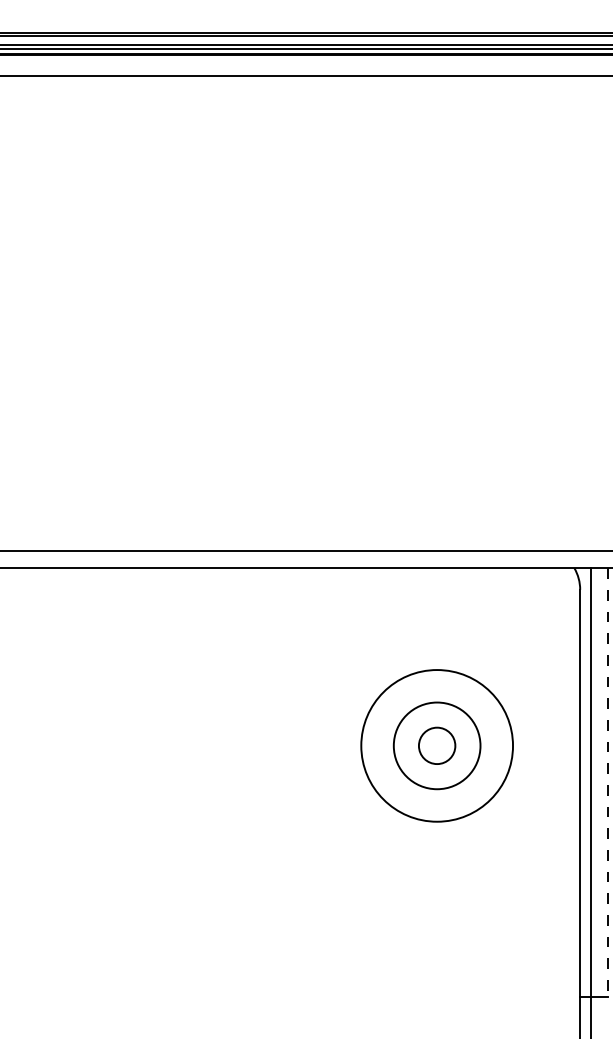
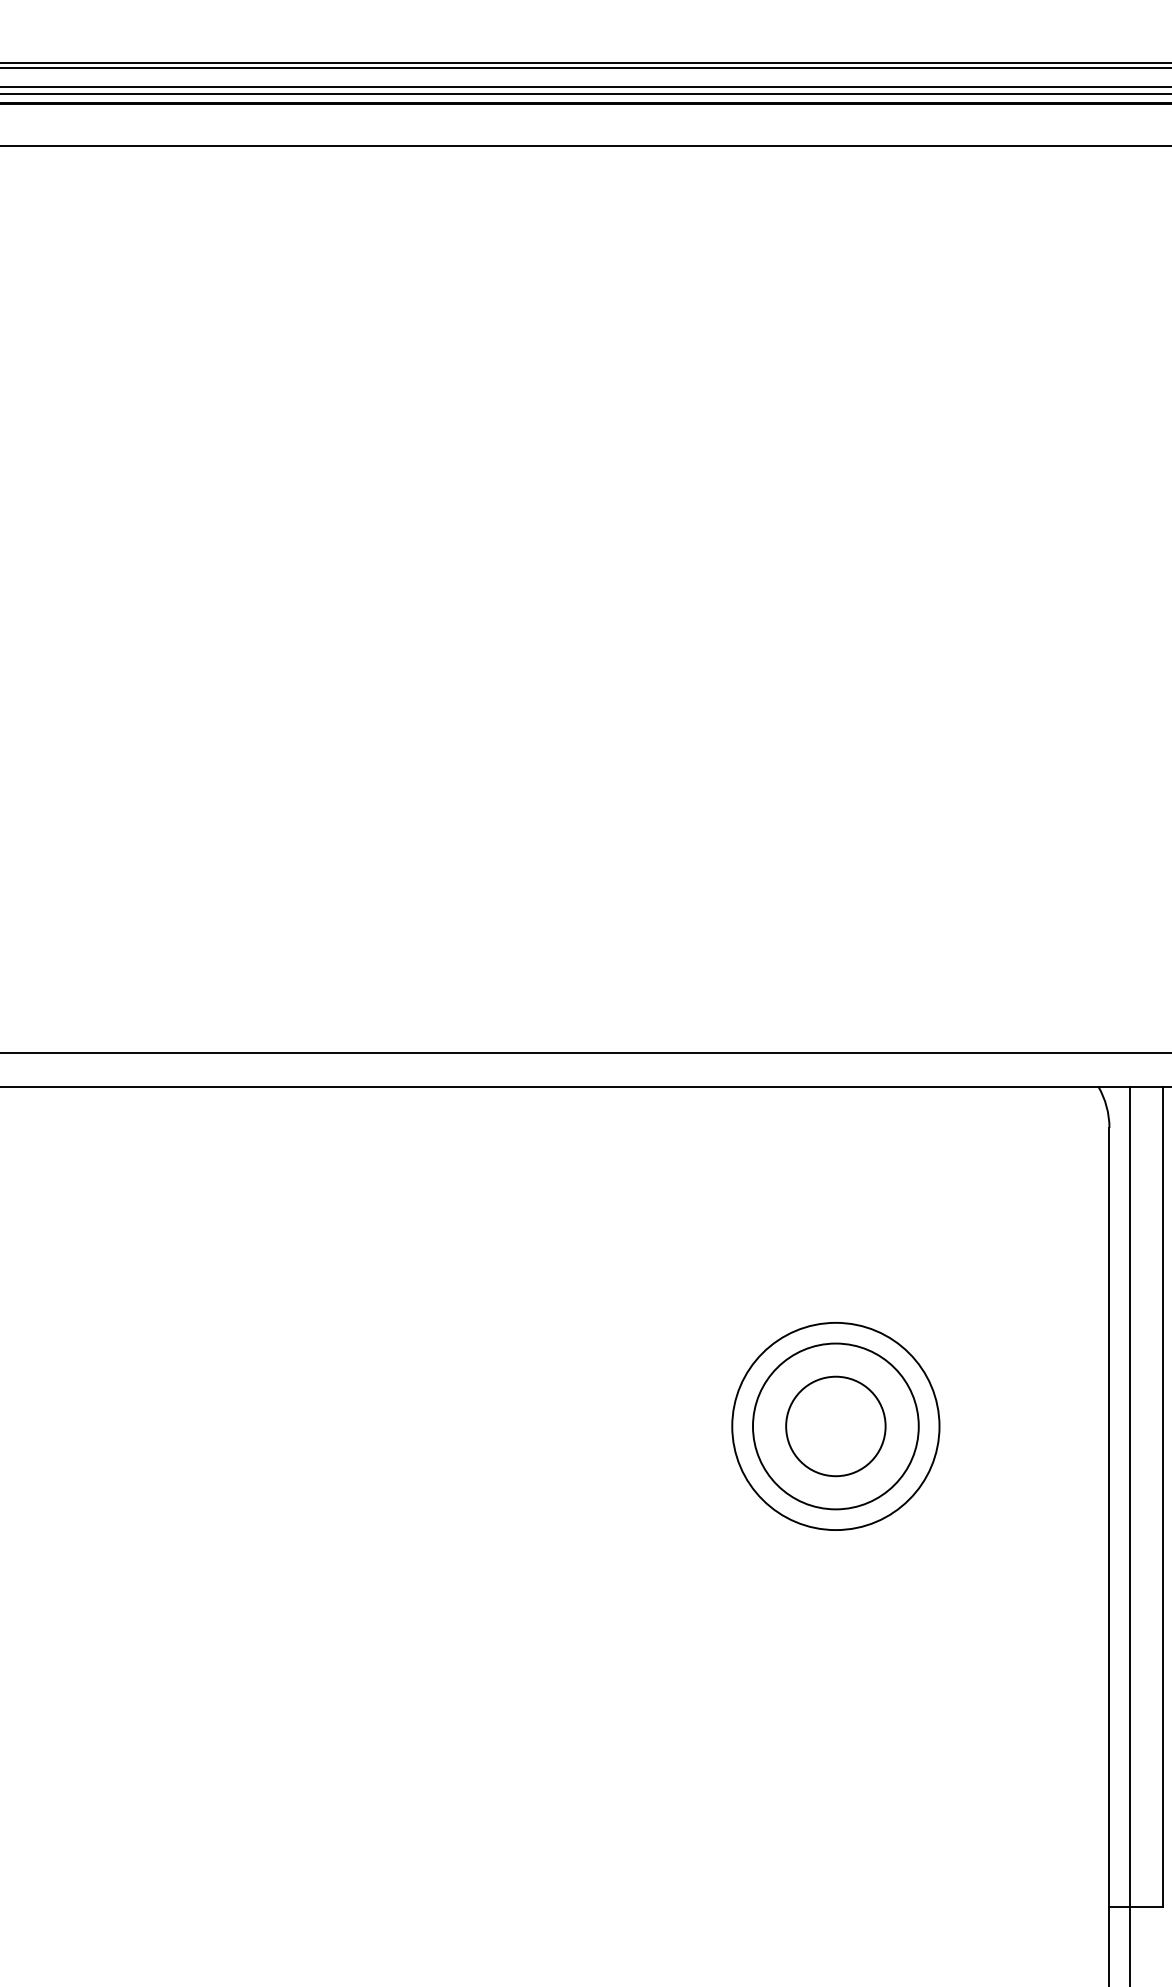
circle: (436, 745) -> (834, 1425), size x0.71
circle: (437, 745) -> (836, 1425), size x1.43
line: (608, 782) -> (1163, 1496), dashed -> solid

